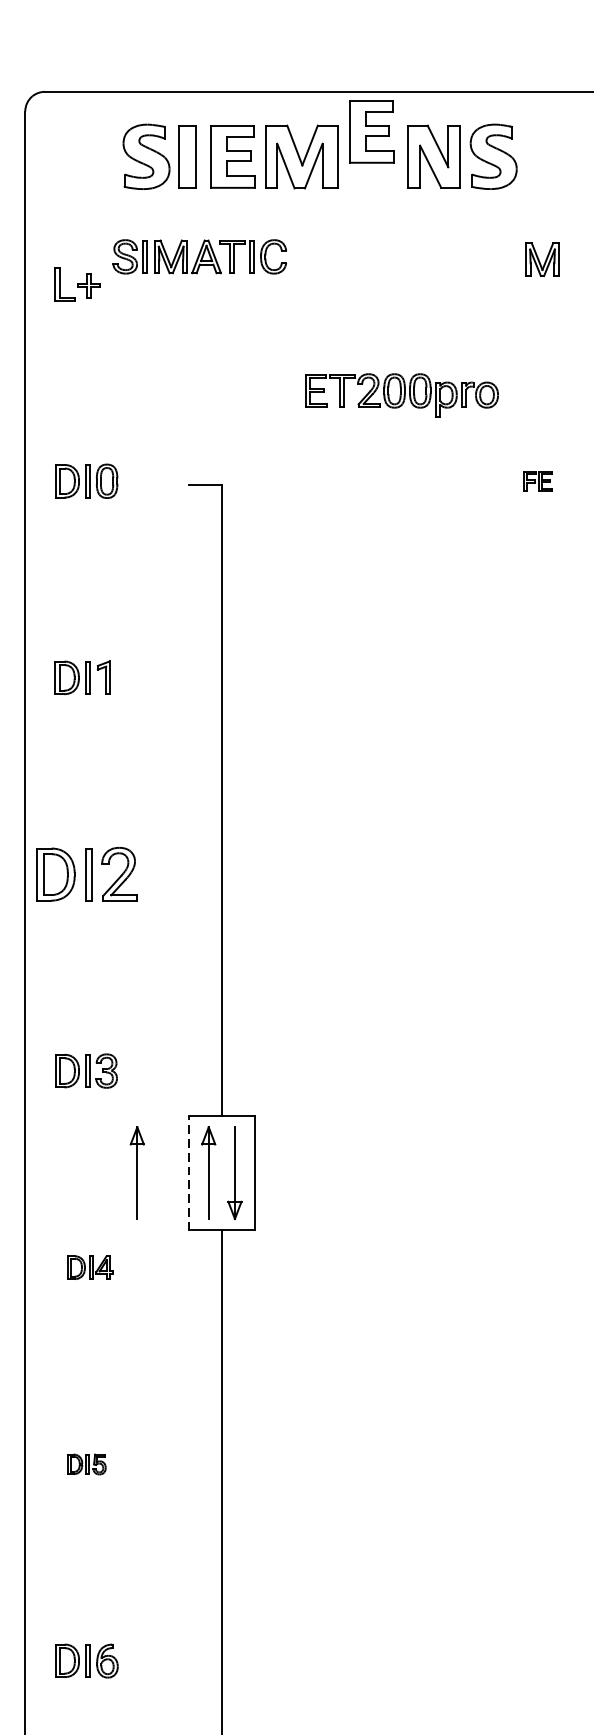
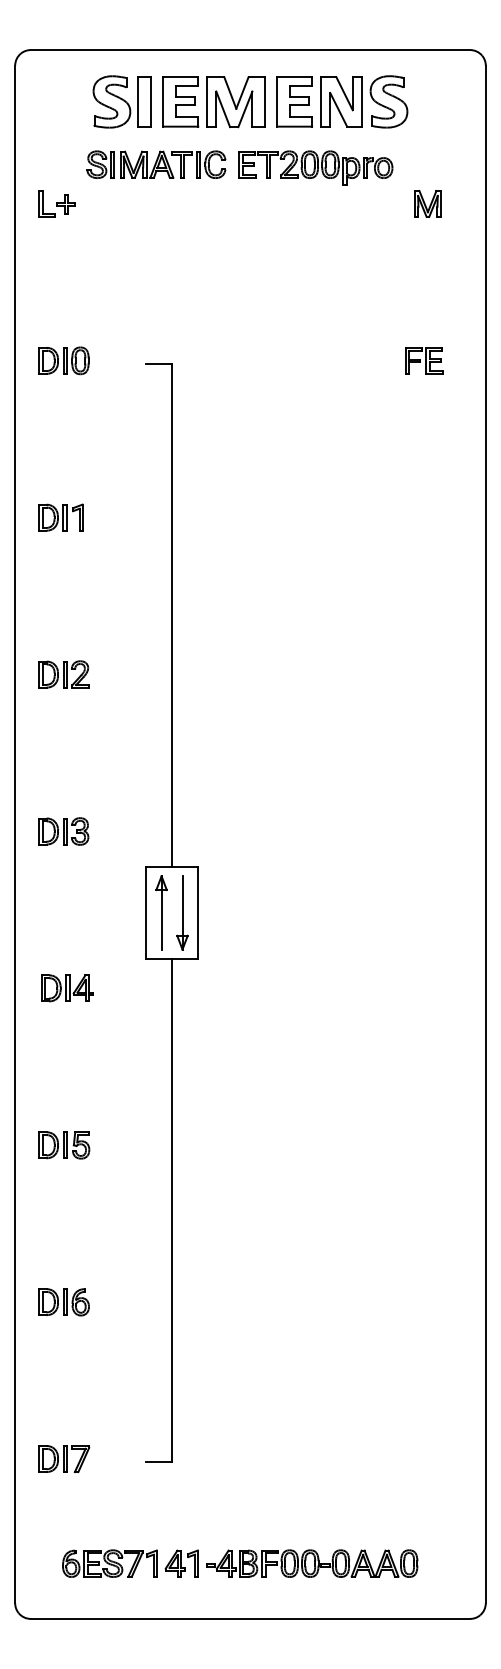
part: (371, 131) -> (294, 101), moved
part: (199, 256) -> (156, 164), moved
part: (541, 259) -> (427, 203), moved
part: (401, 394) -> (315, 167), moved
part: (538, 480) -> (424, 360), size x1.67
part: (85, 874) -> (63, 674), size x0.62
part: (137, 1172) -> (104, 912), removed
line: (188, 1172) -> (145, 912), dashed -> solid
part: (90, 1267) -> (67, 988), size x1.43
part: (87, 1464) -> (64, 1145), size x1.67

